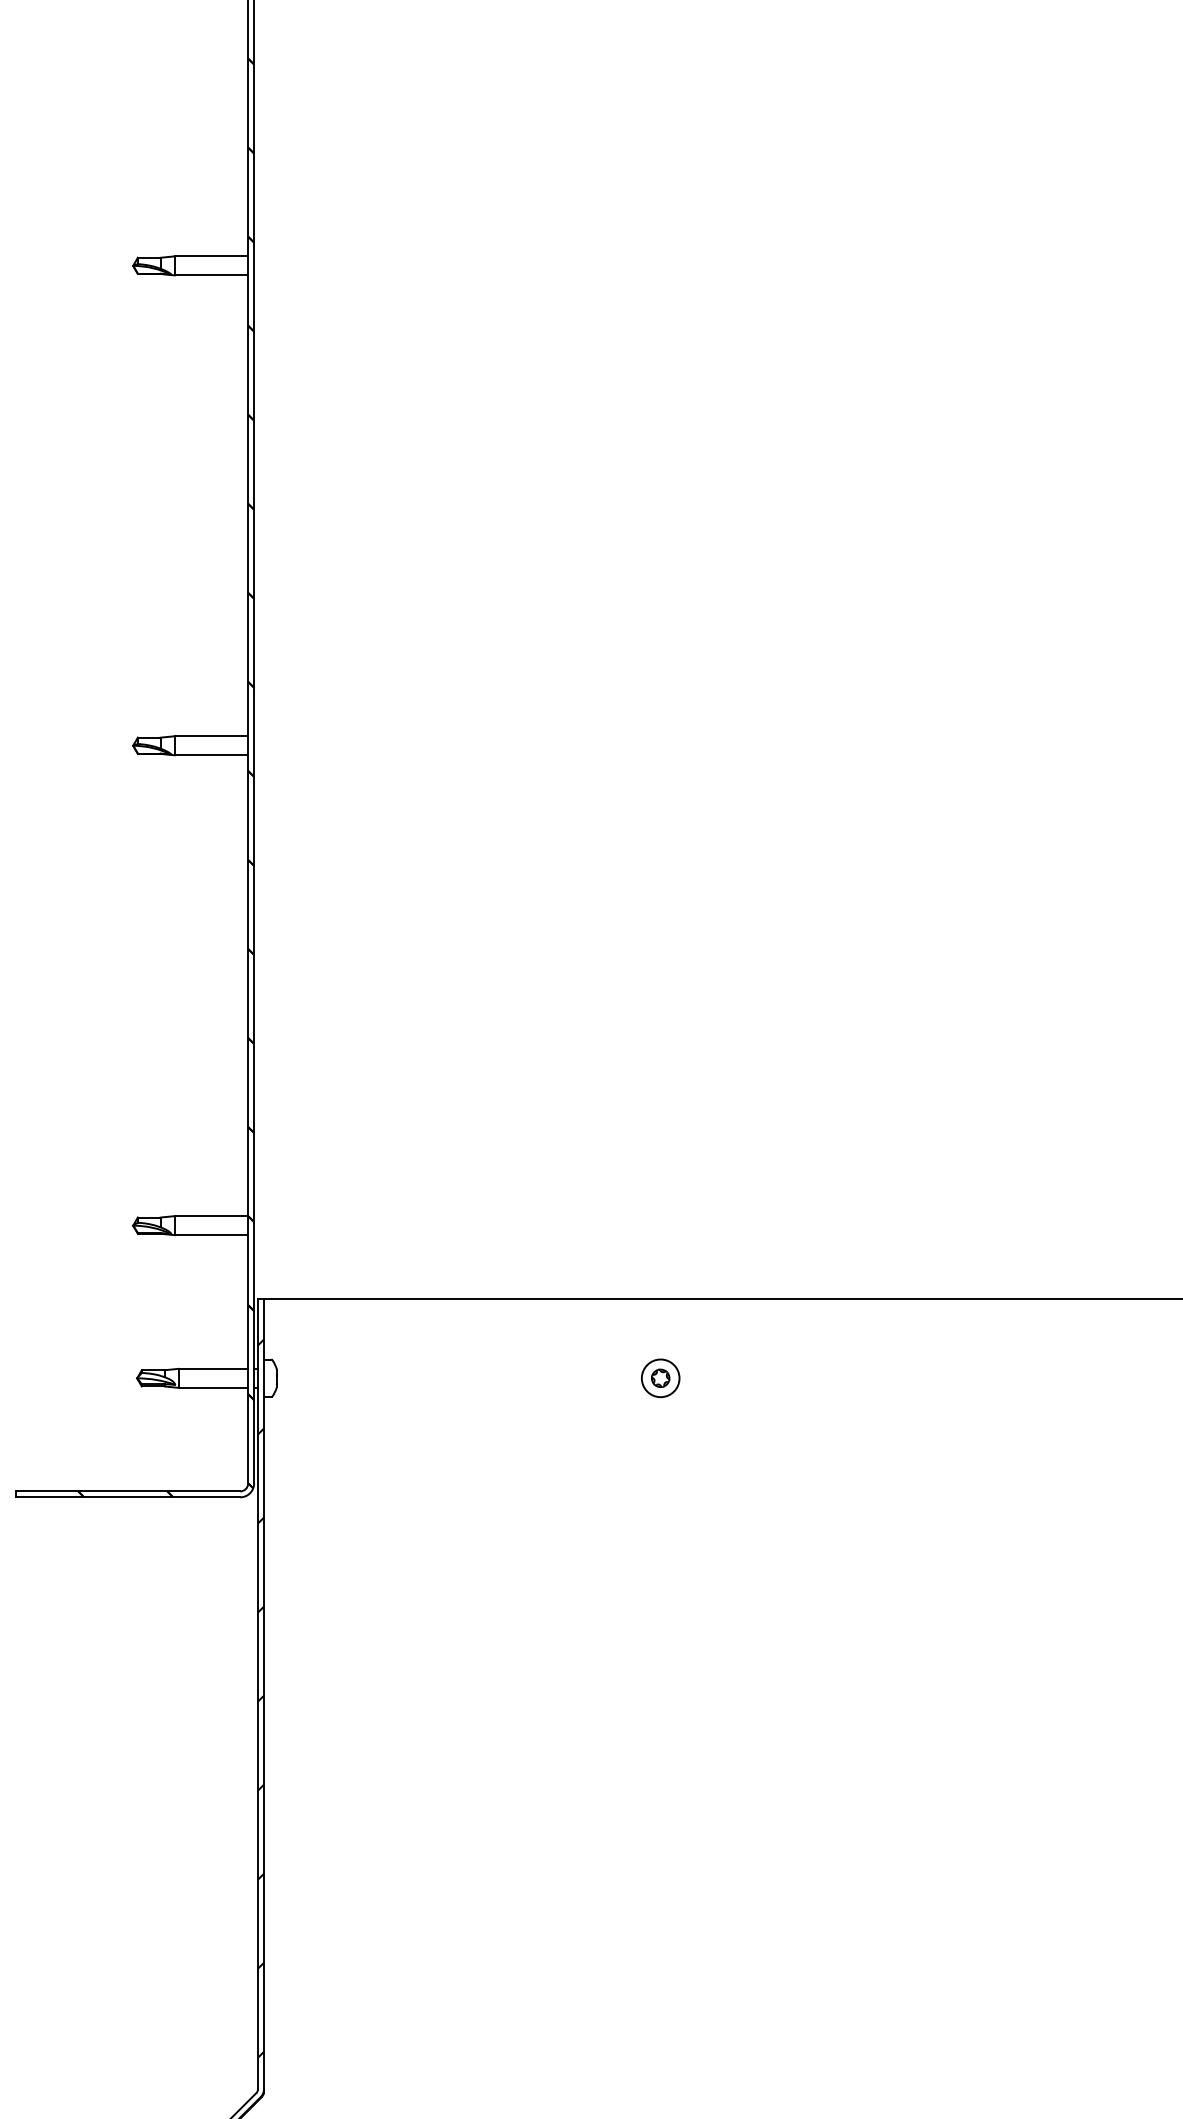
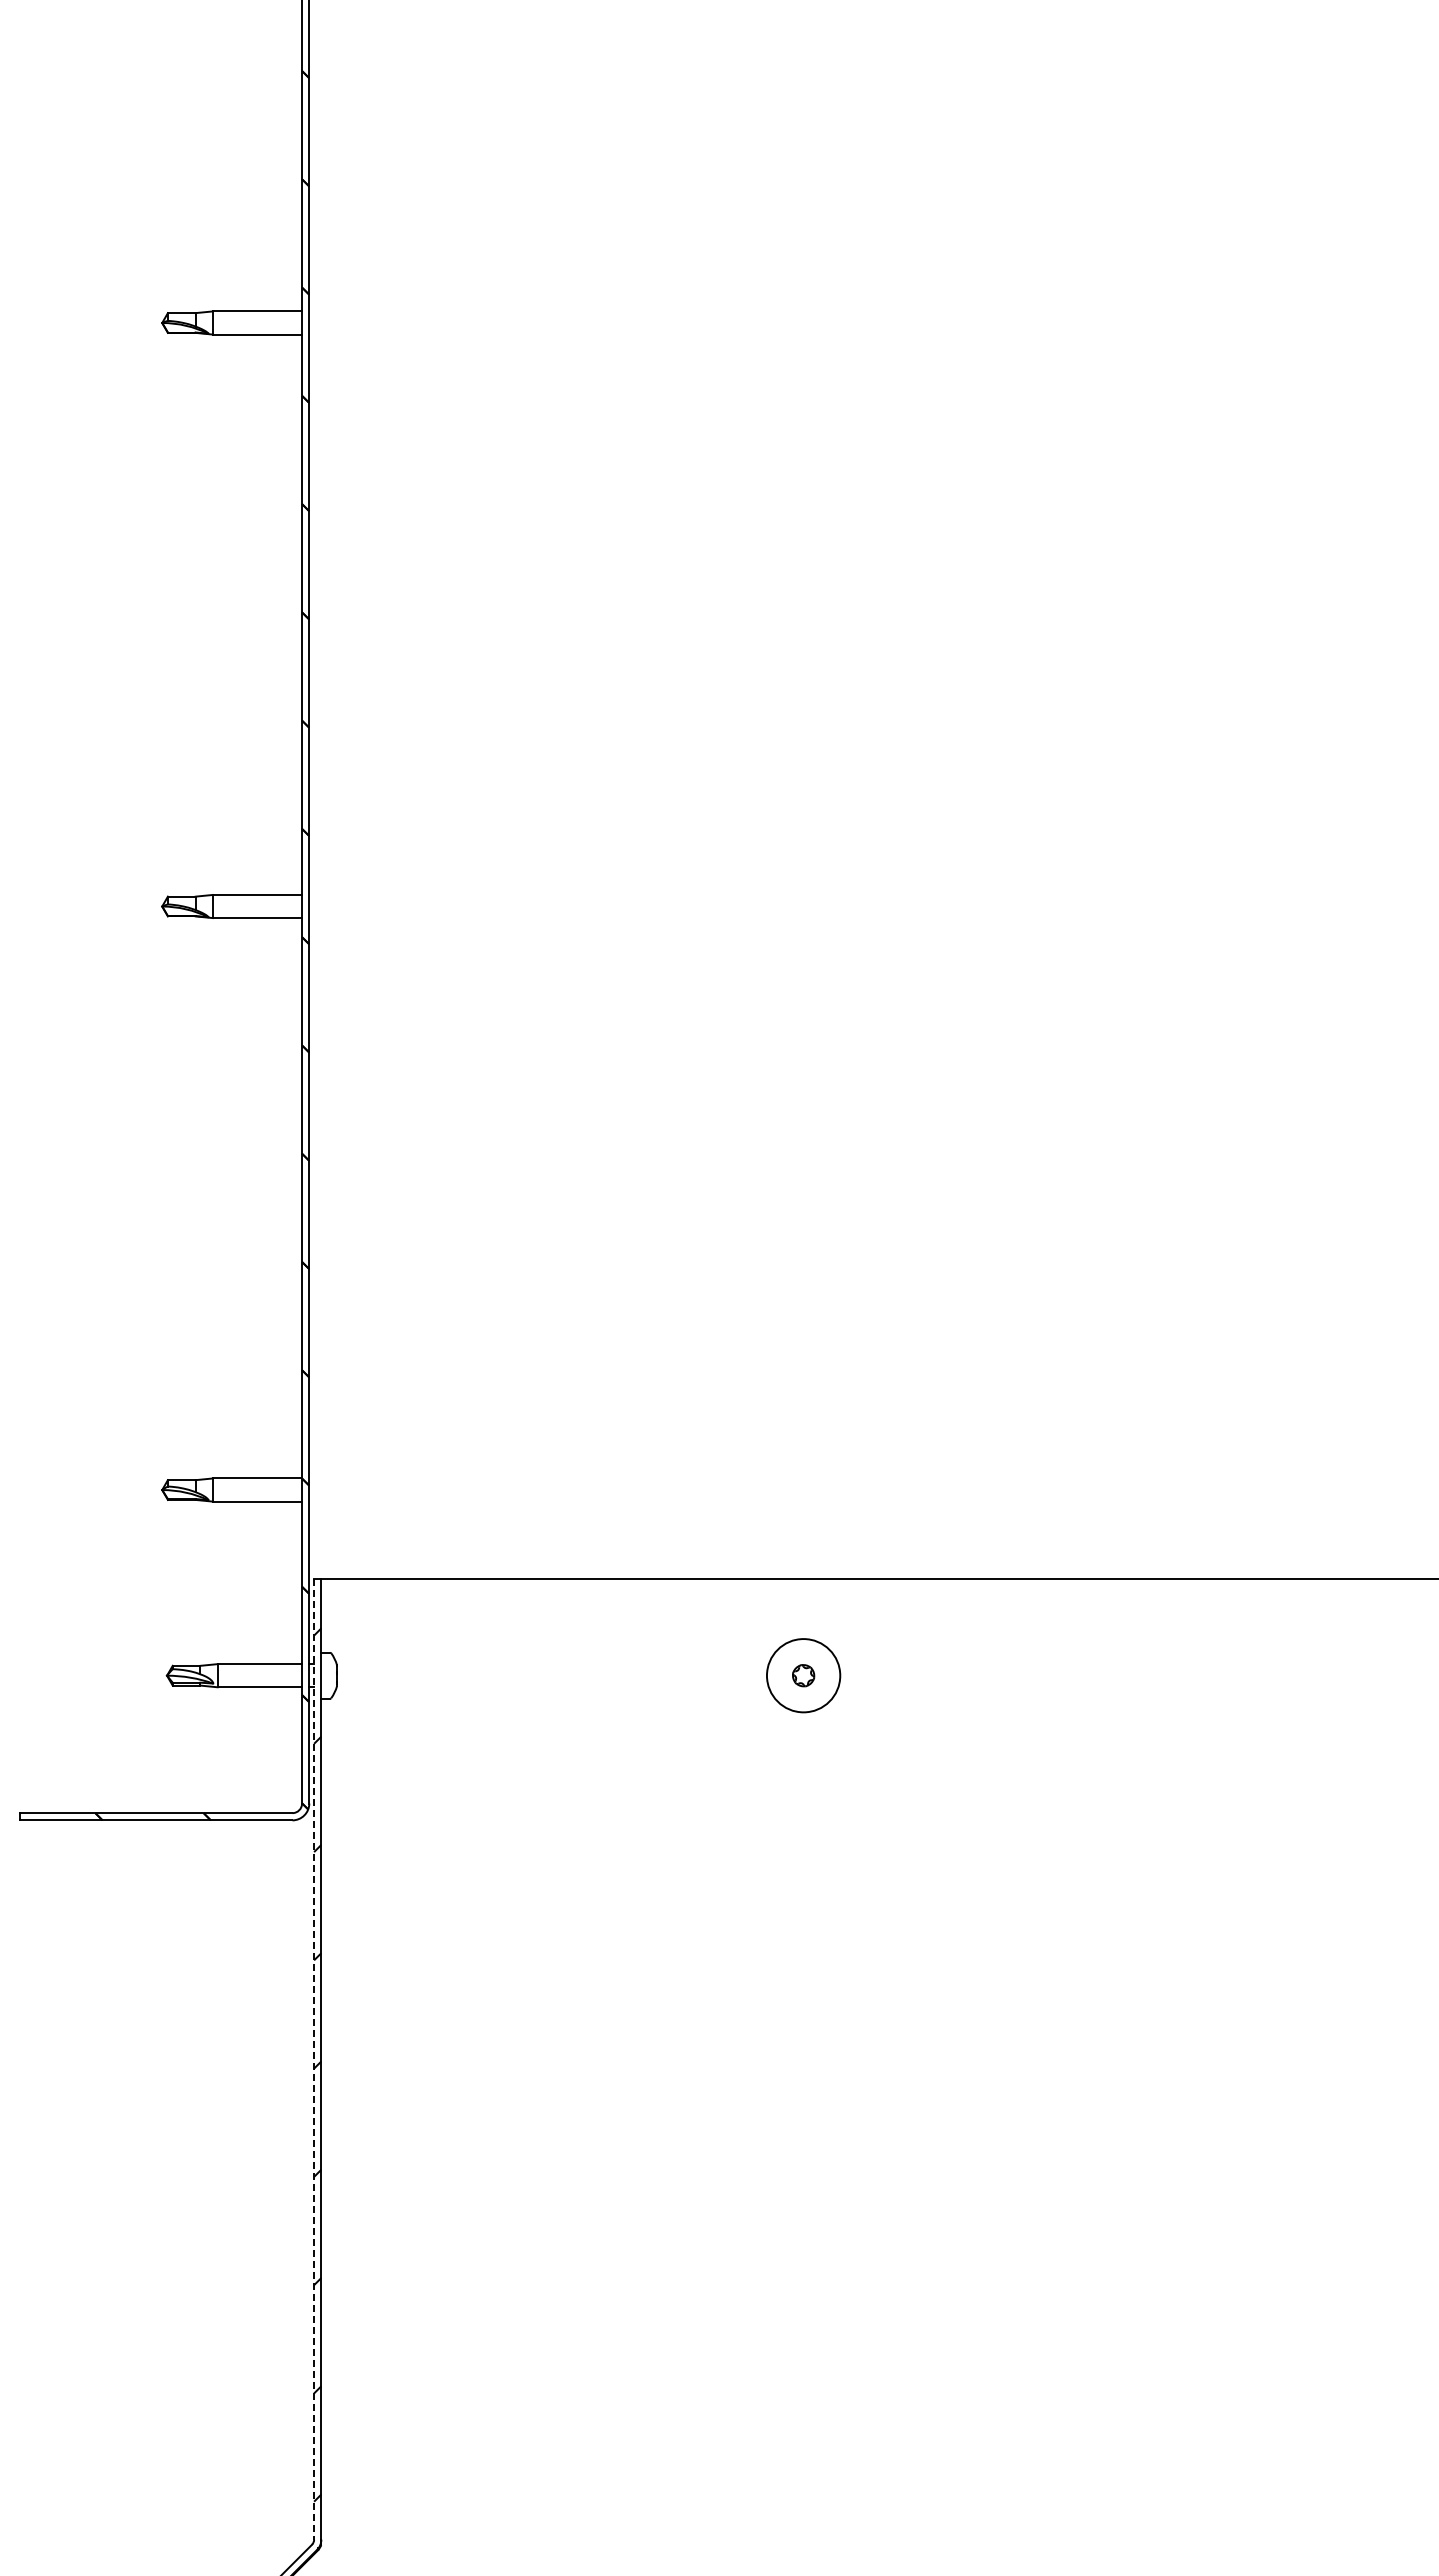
circle: (660, 1378) -> (803, 1675), size x1.6
line: (258, 1693) -> (314, 2059), solid -> dashed

